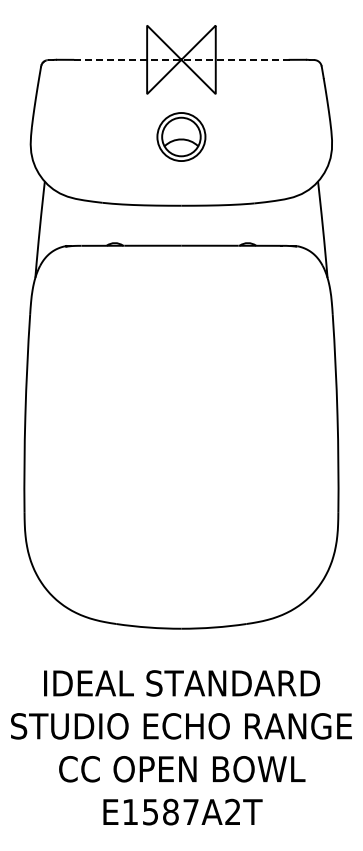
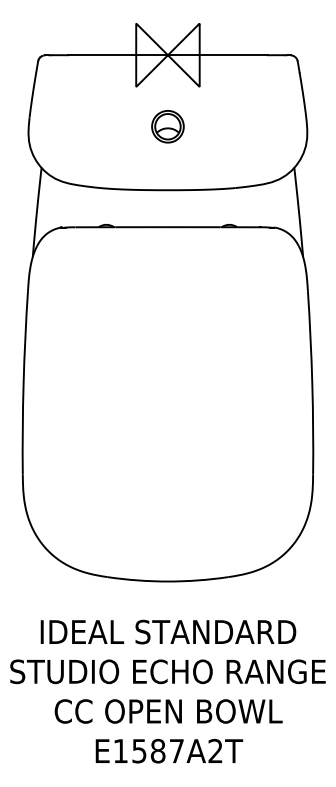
line: (180, 59) -> (167, 54), dashed -> solid
part: (181, 137) -> (168, 127), size x0.71

